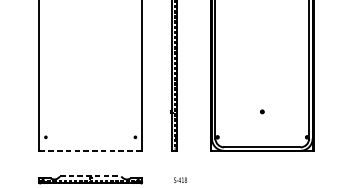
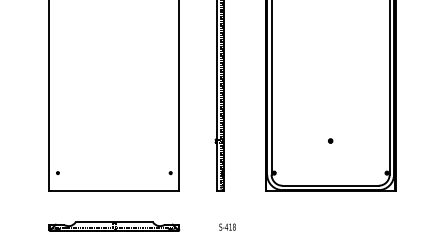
line: (90, 151) -> (114, 190), dashed -> solid
line: (90, 176) -> (114, 222), dashed -> solid

